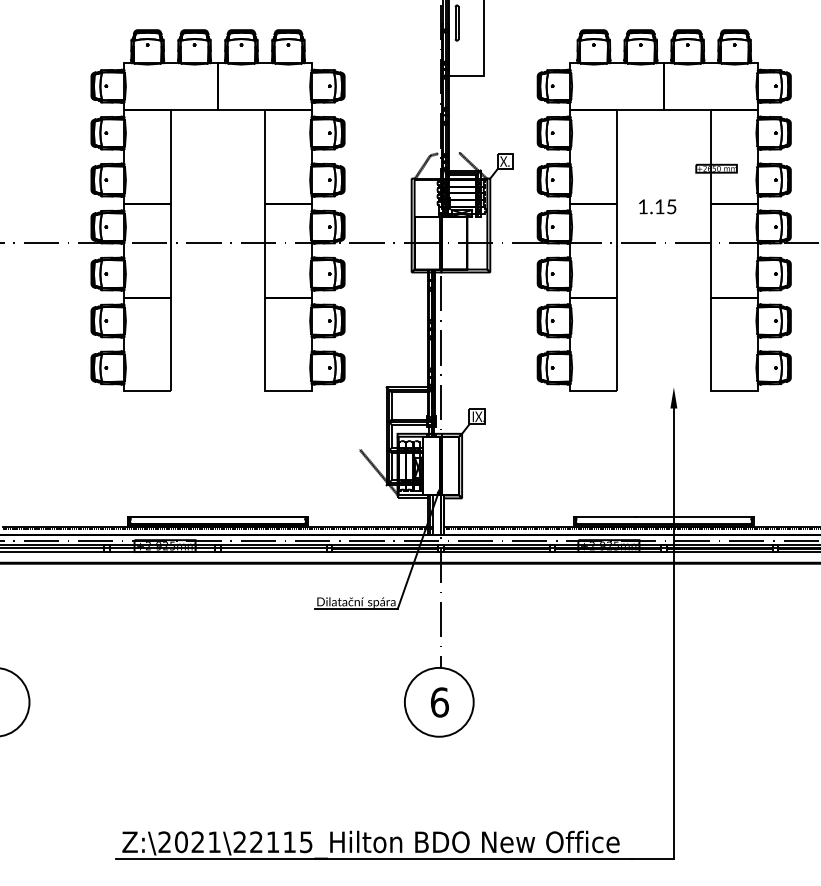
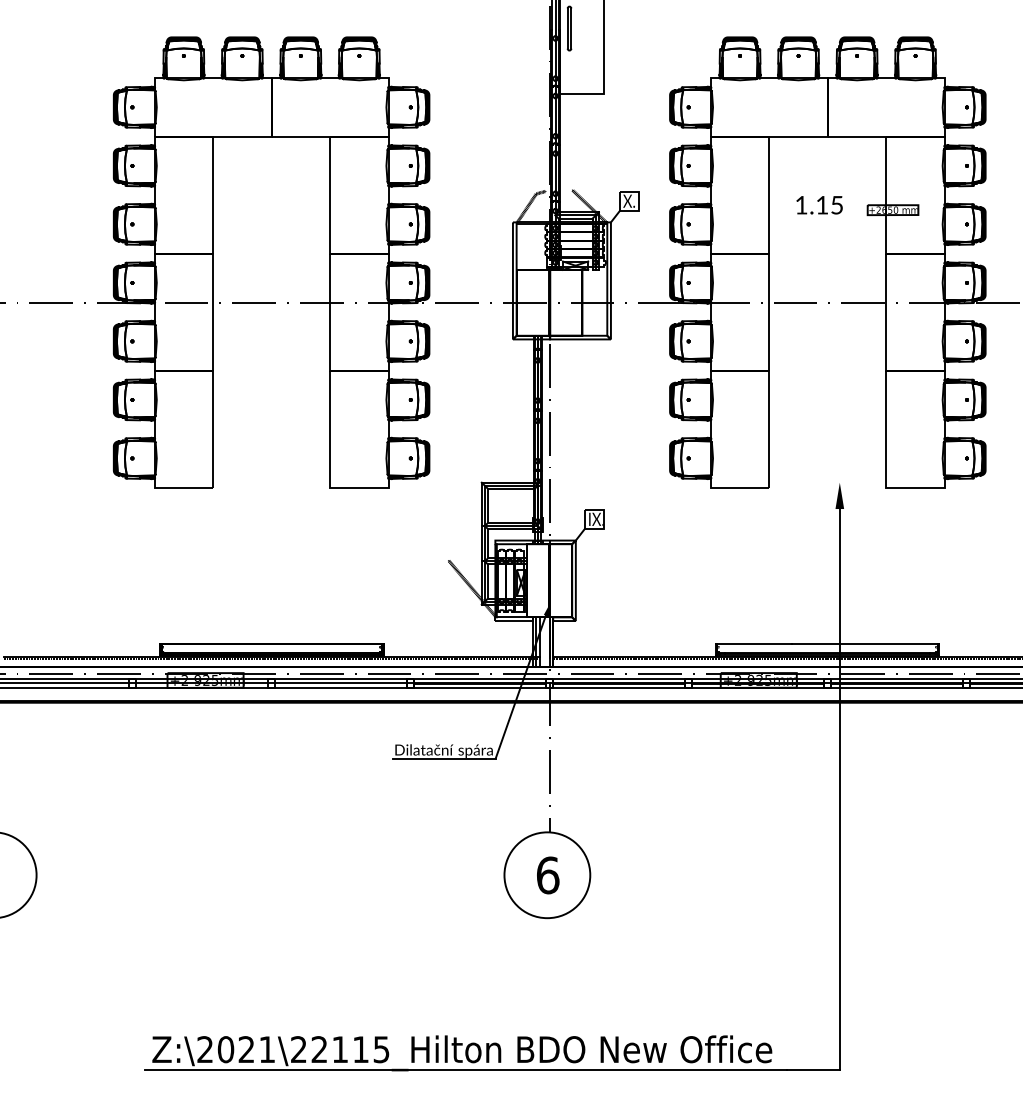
text: (657, 206) -> (819, 204), moved

